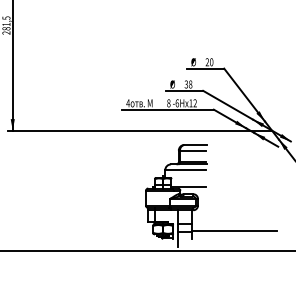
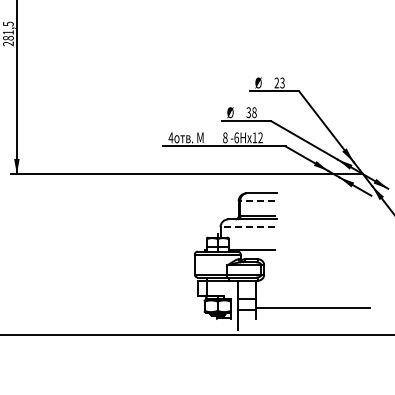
text: (211, 61) -> (282, 82), 20 -> 23
line: (192, 150) -> (257, 201), solid -> dashed
line: (185, 170) -> (247, 227), solid -> dashed

